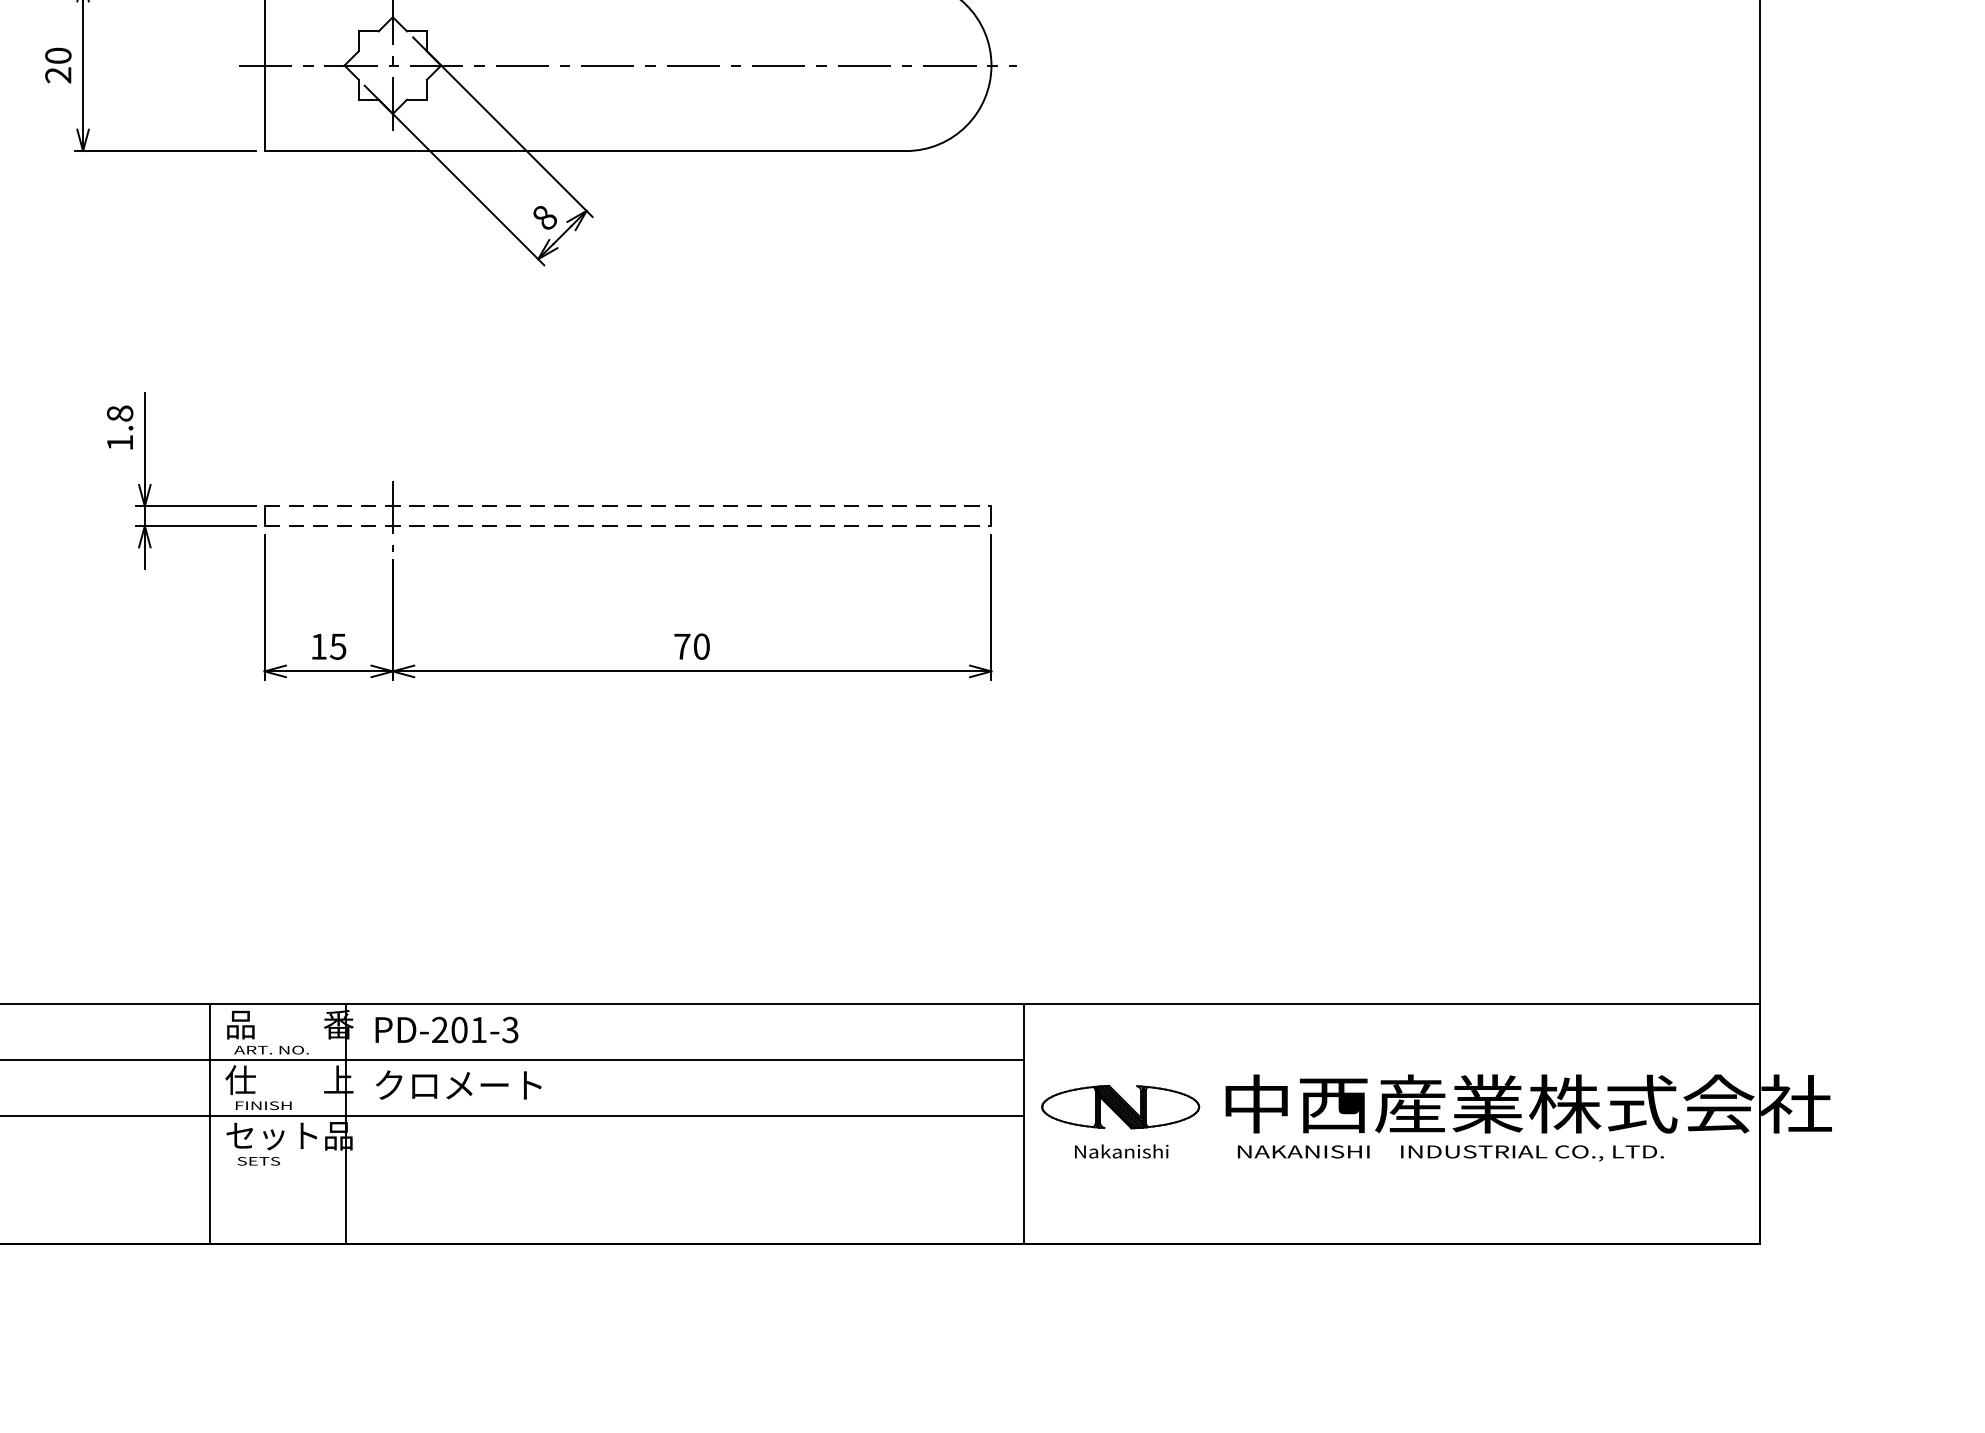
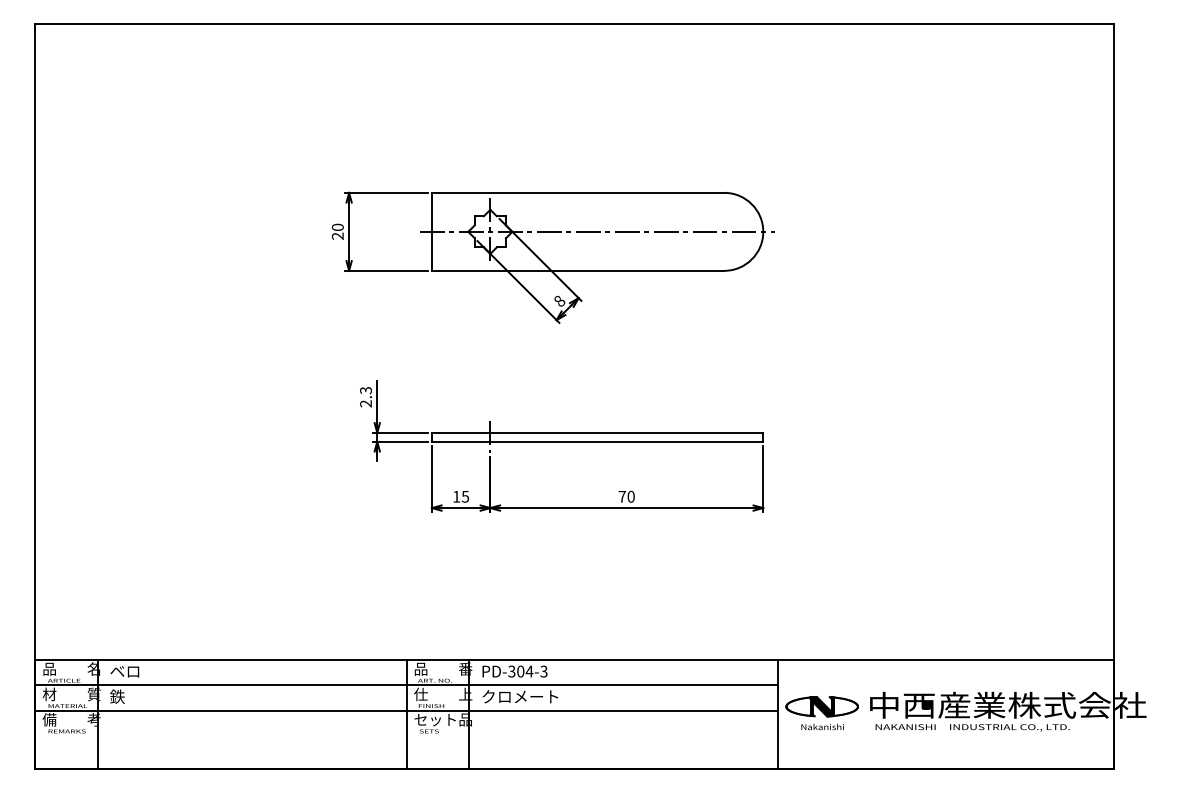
text: (118, 428) -> (365, 397), 1.8 -> 2.3
line: (627, 505) -> (597, 432), dashed -> solid
line: (627, 525) -> (597, 441), dashed -> solid
text: (458, 1029) -> (520, 671), PD-201-3 -> PD-304-3

